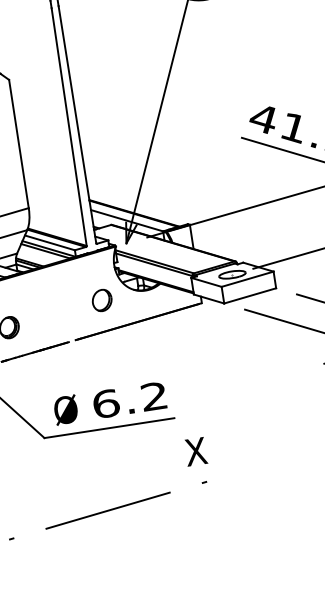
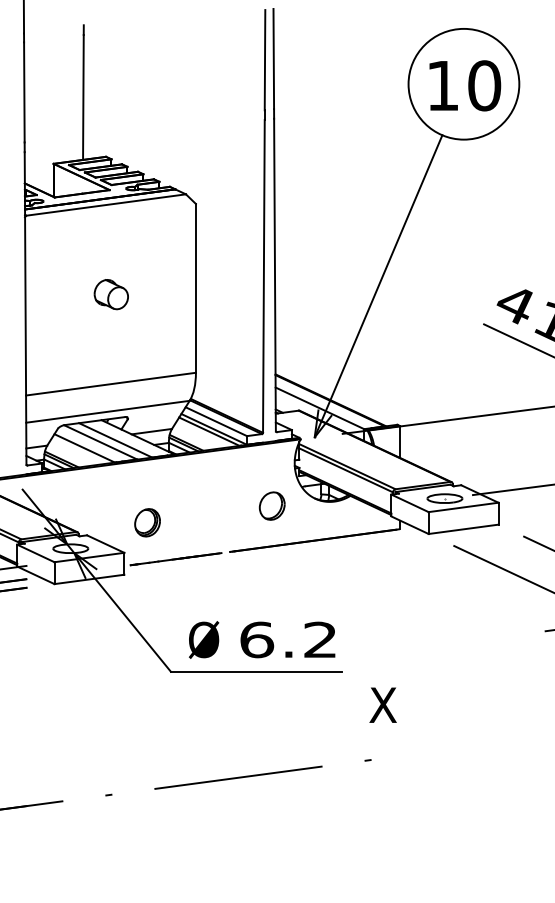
text: (195, 451) -> (382, 704), moved

